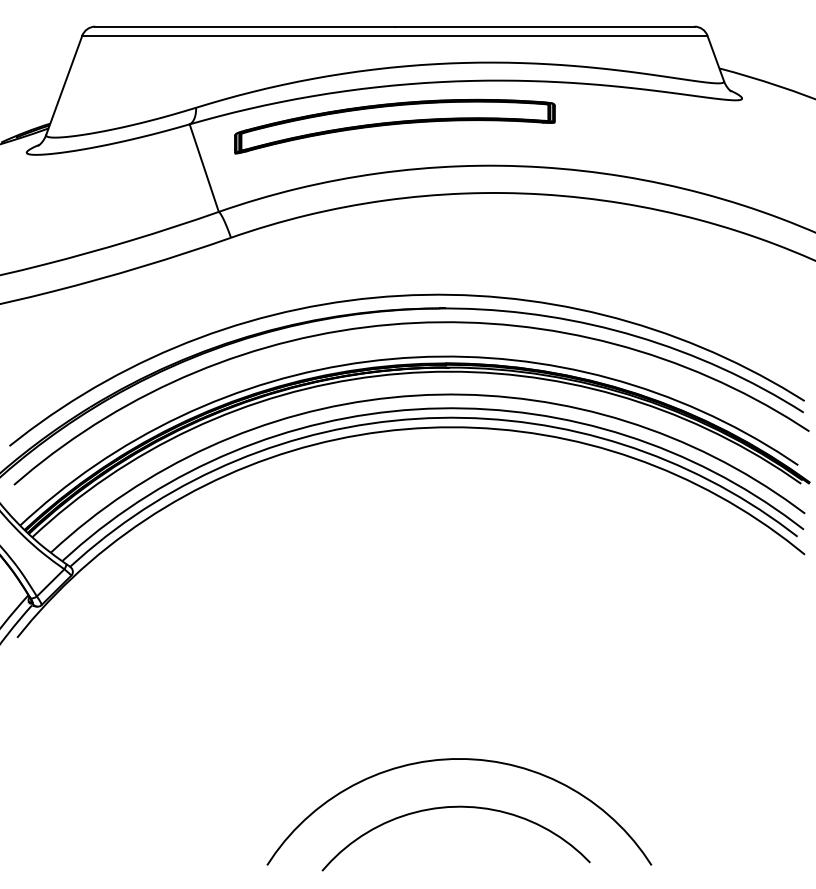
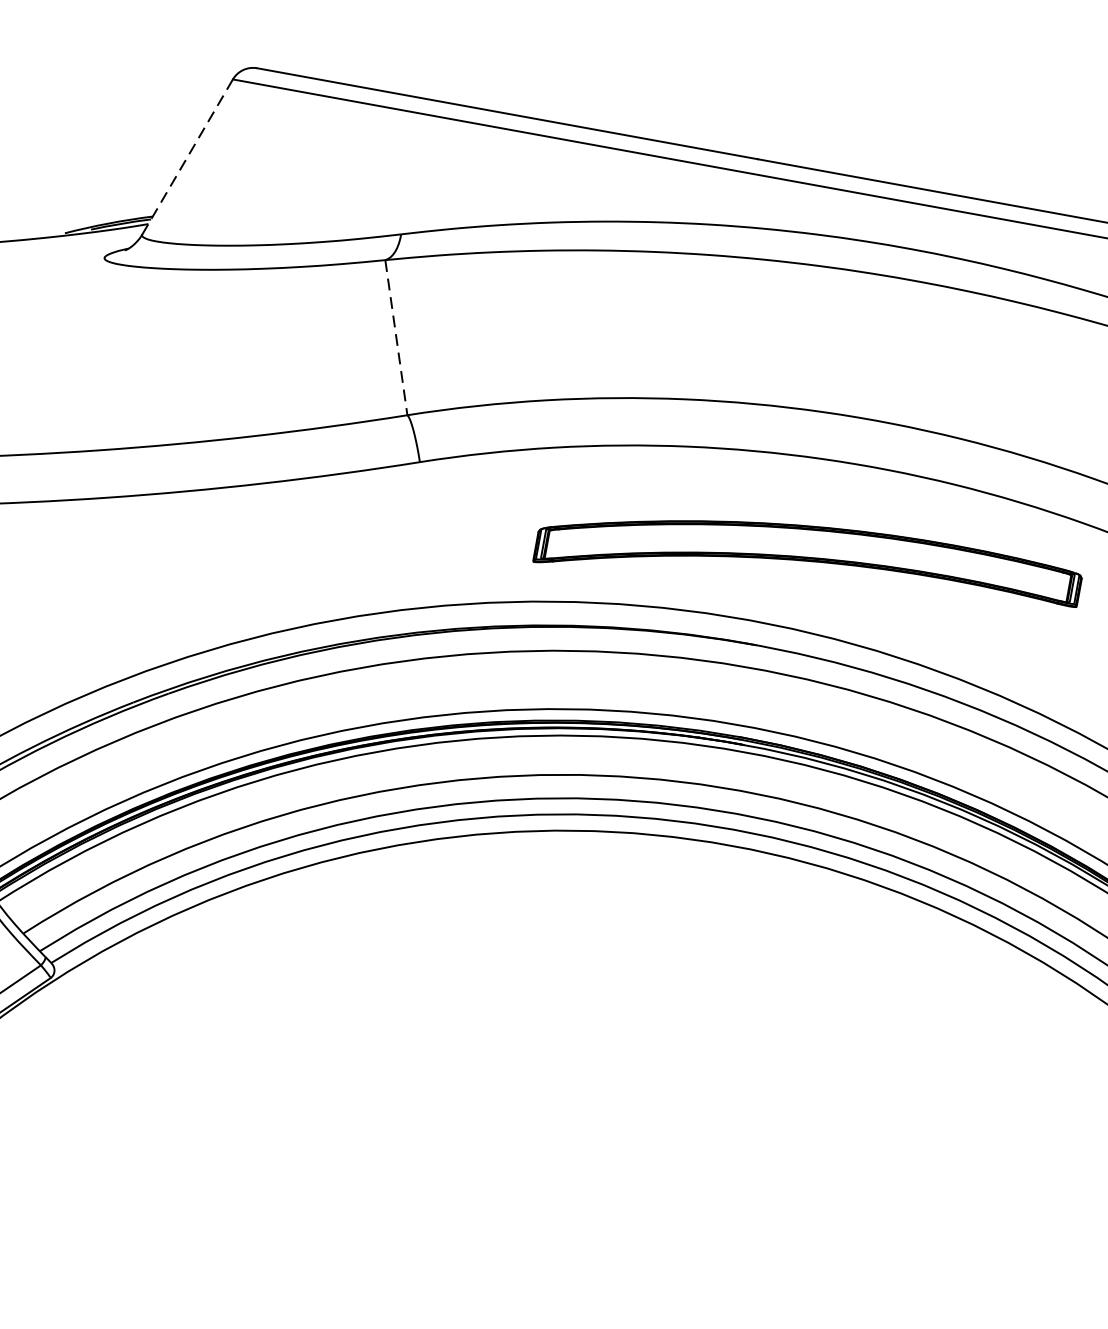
line: (64, 85) -> (187, 157), solid -> dashed
part: (394, 126) -> (807, 564), moved
line: (204, 168) -> (396, 338), solid -> dashed

